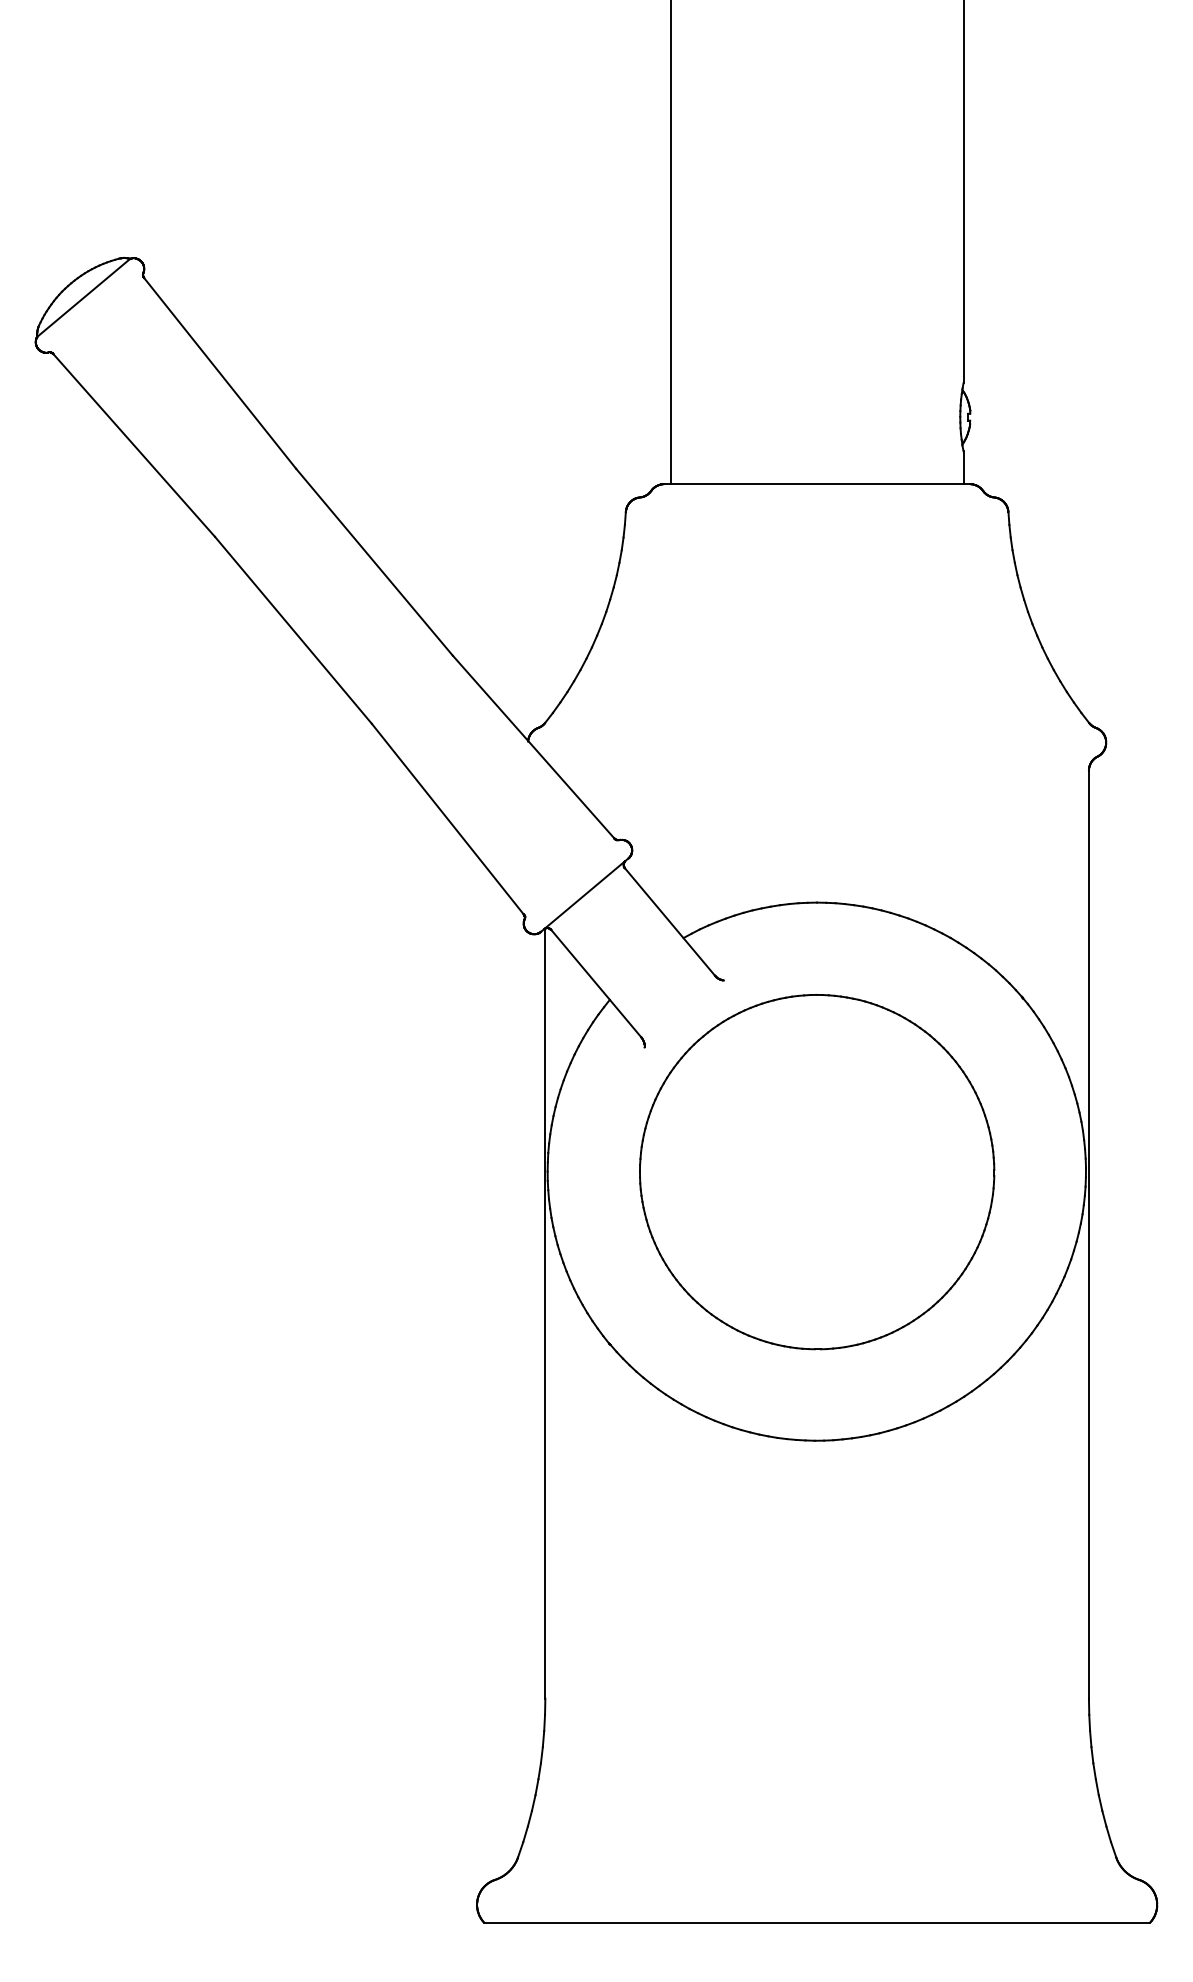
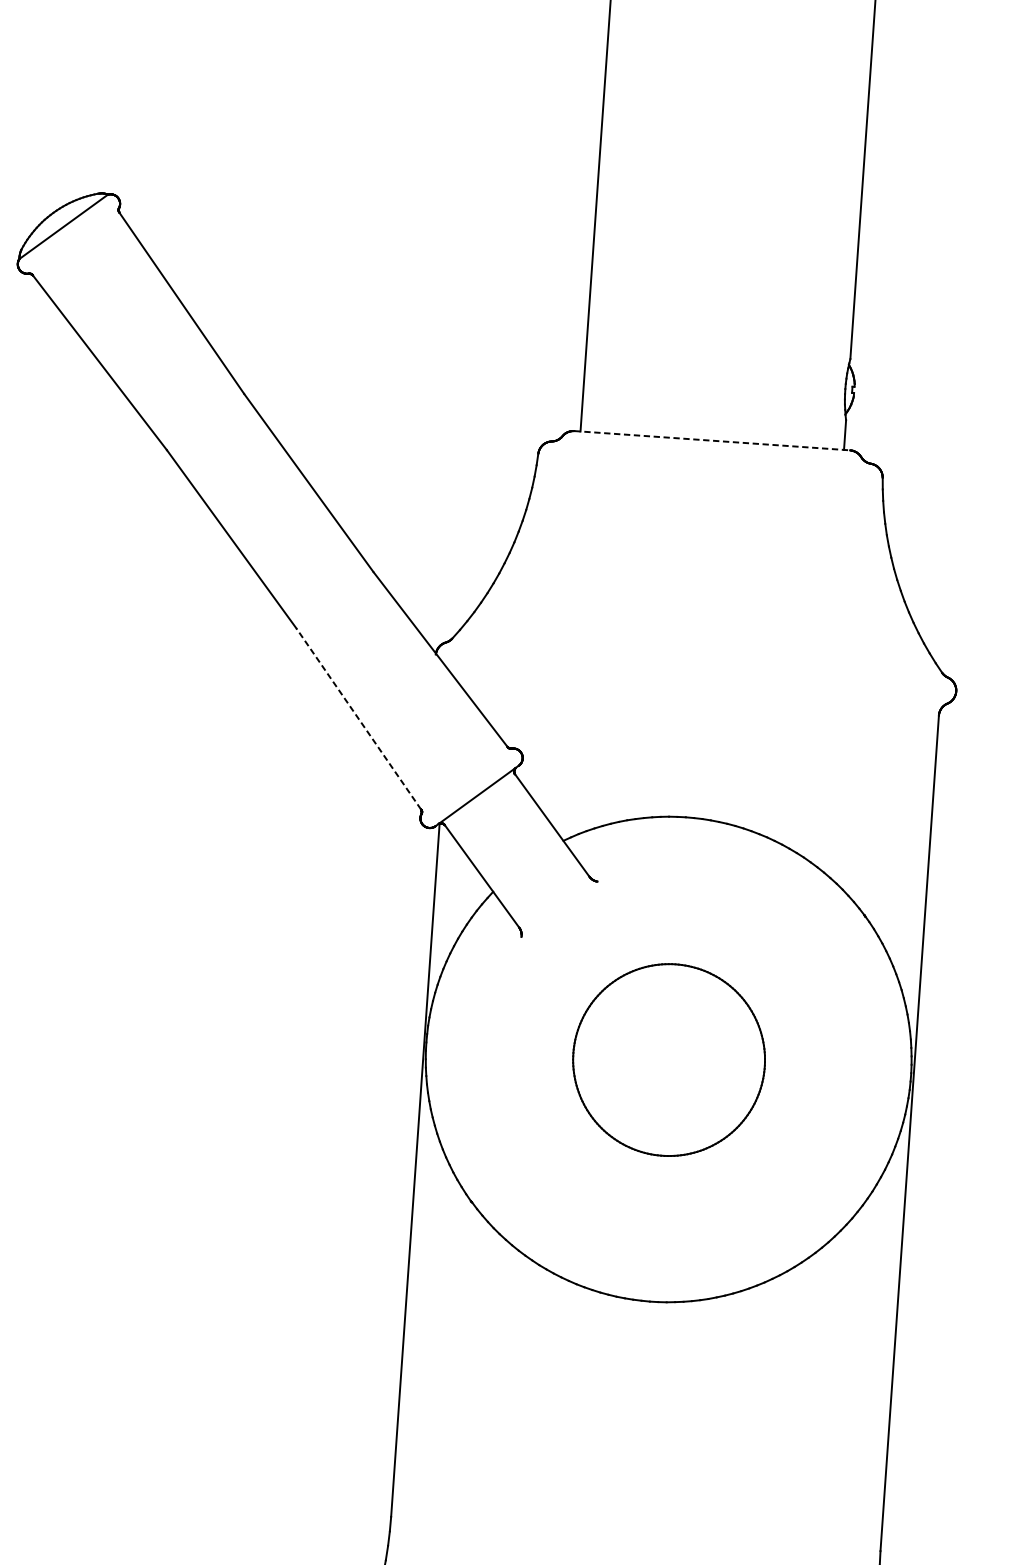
line: (817, 484) -> (712, 440), solid -> dashed
line: (447, 819) -> (358, 719), solid -> dashed
part: (817, 1172) -> (669, 1060), size x0.6

